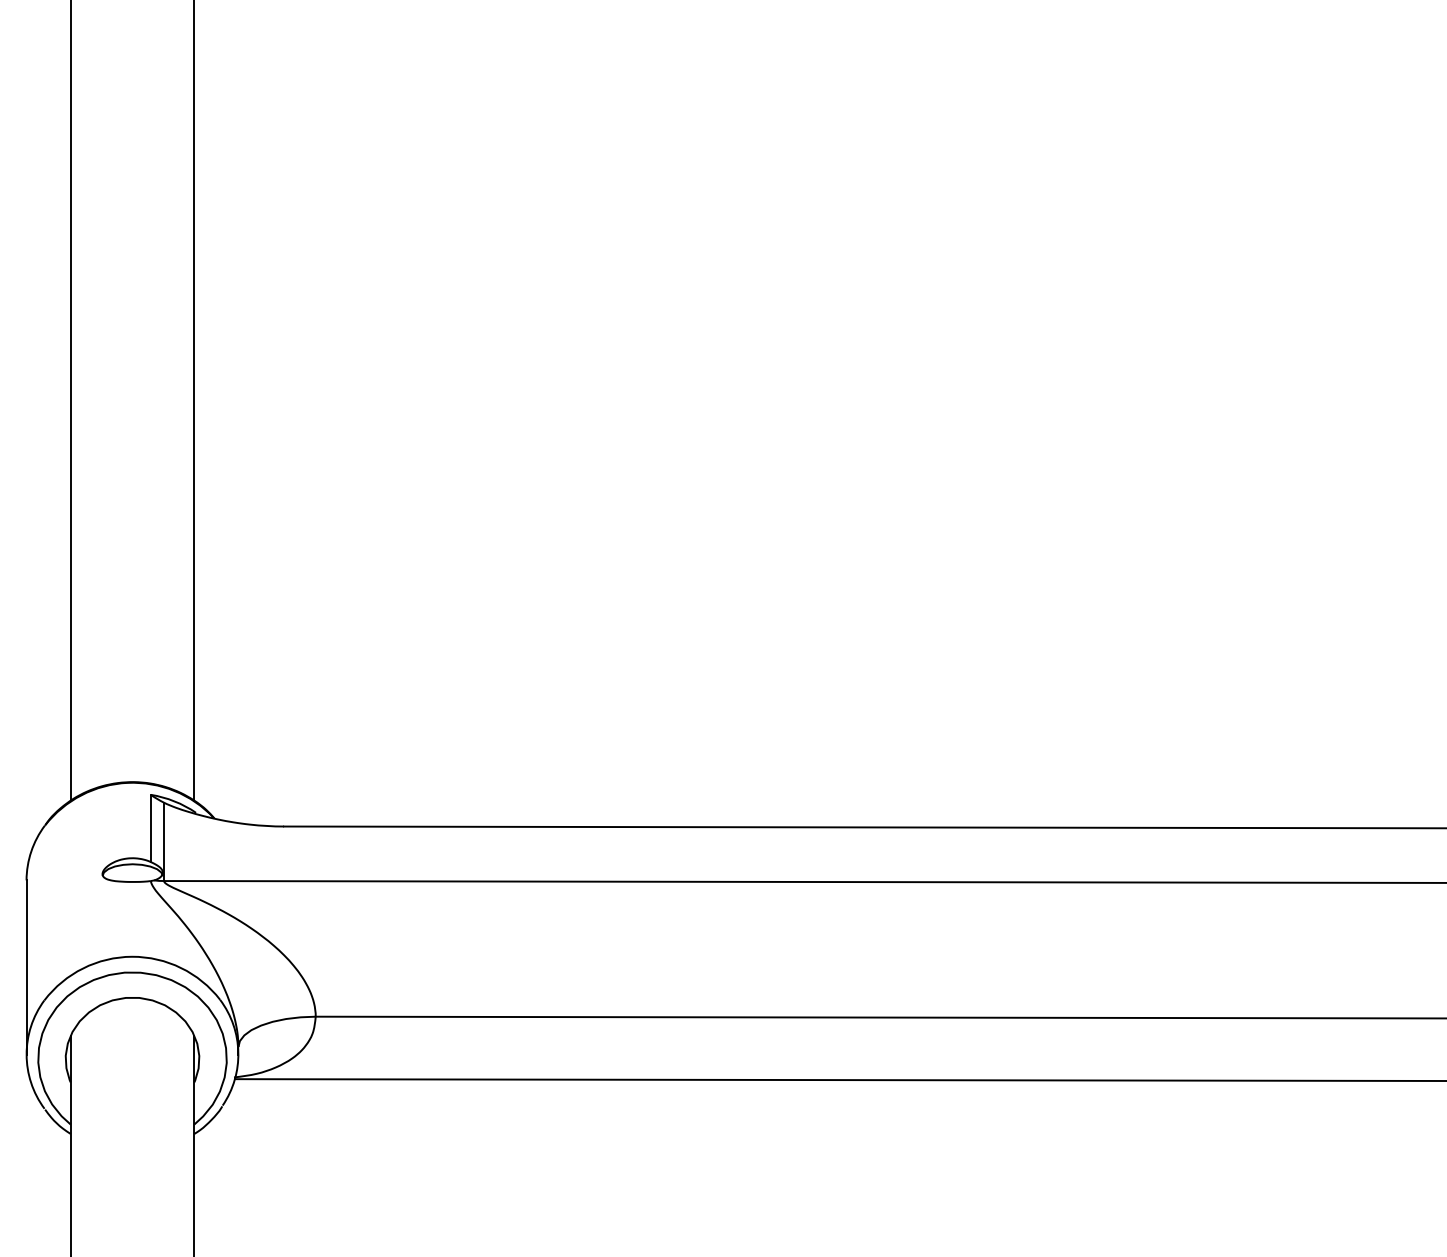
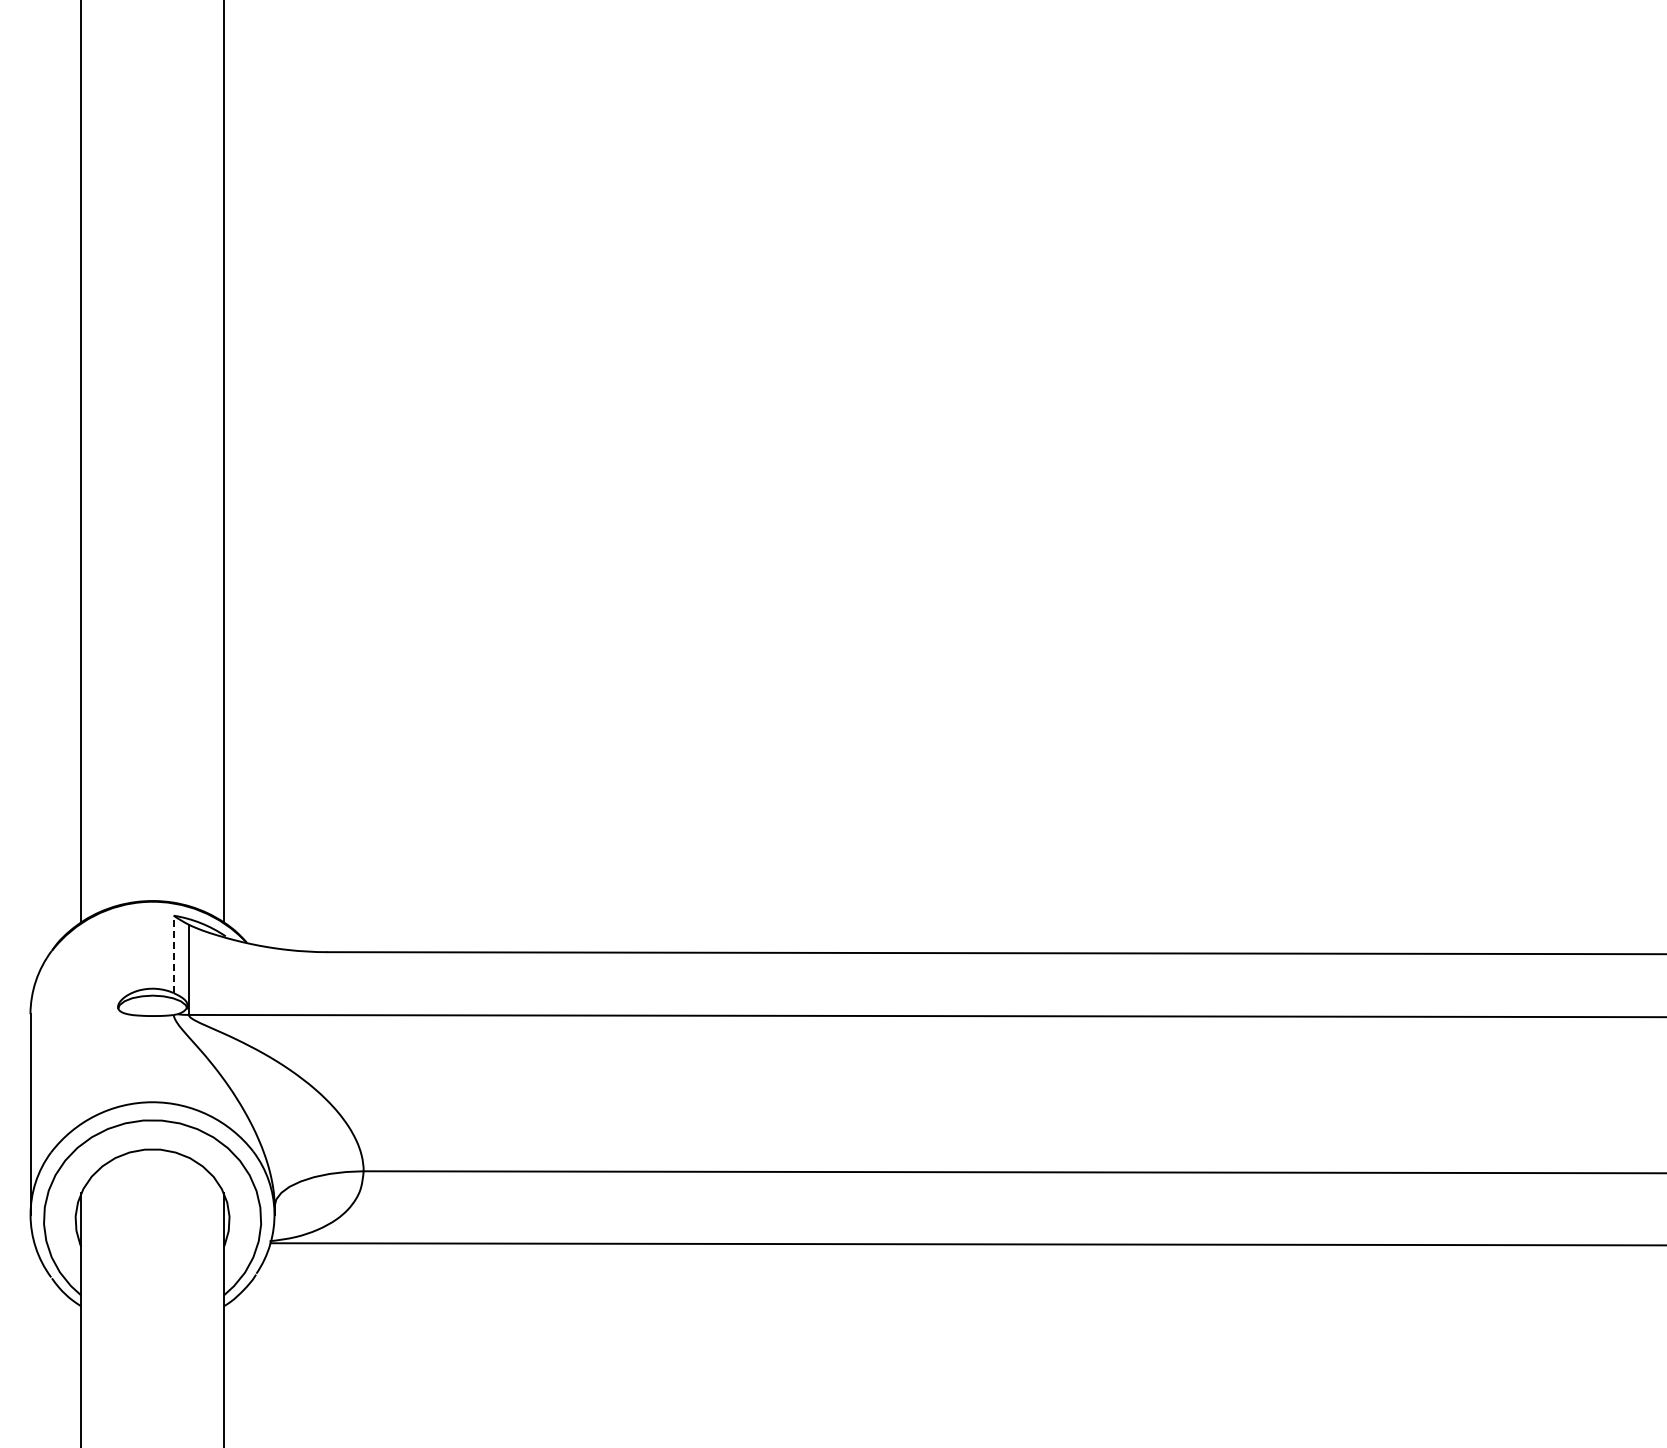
line: (150, 828) -> (173, 954), solid -> dashed

